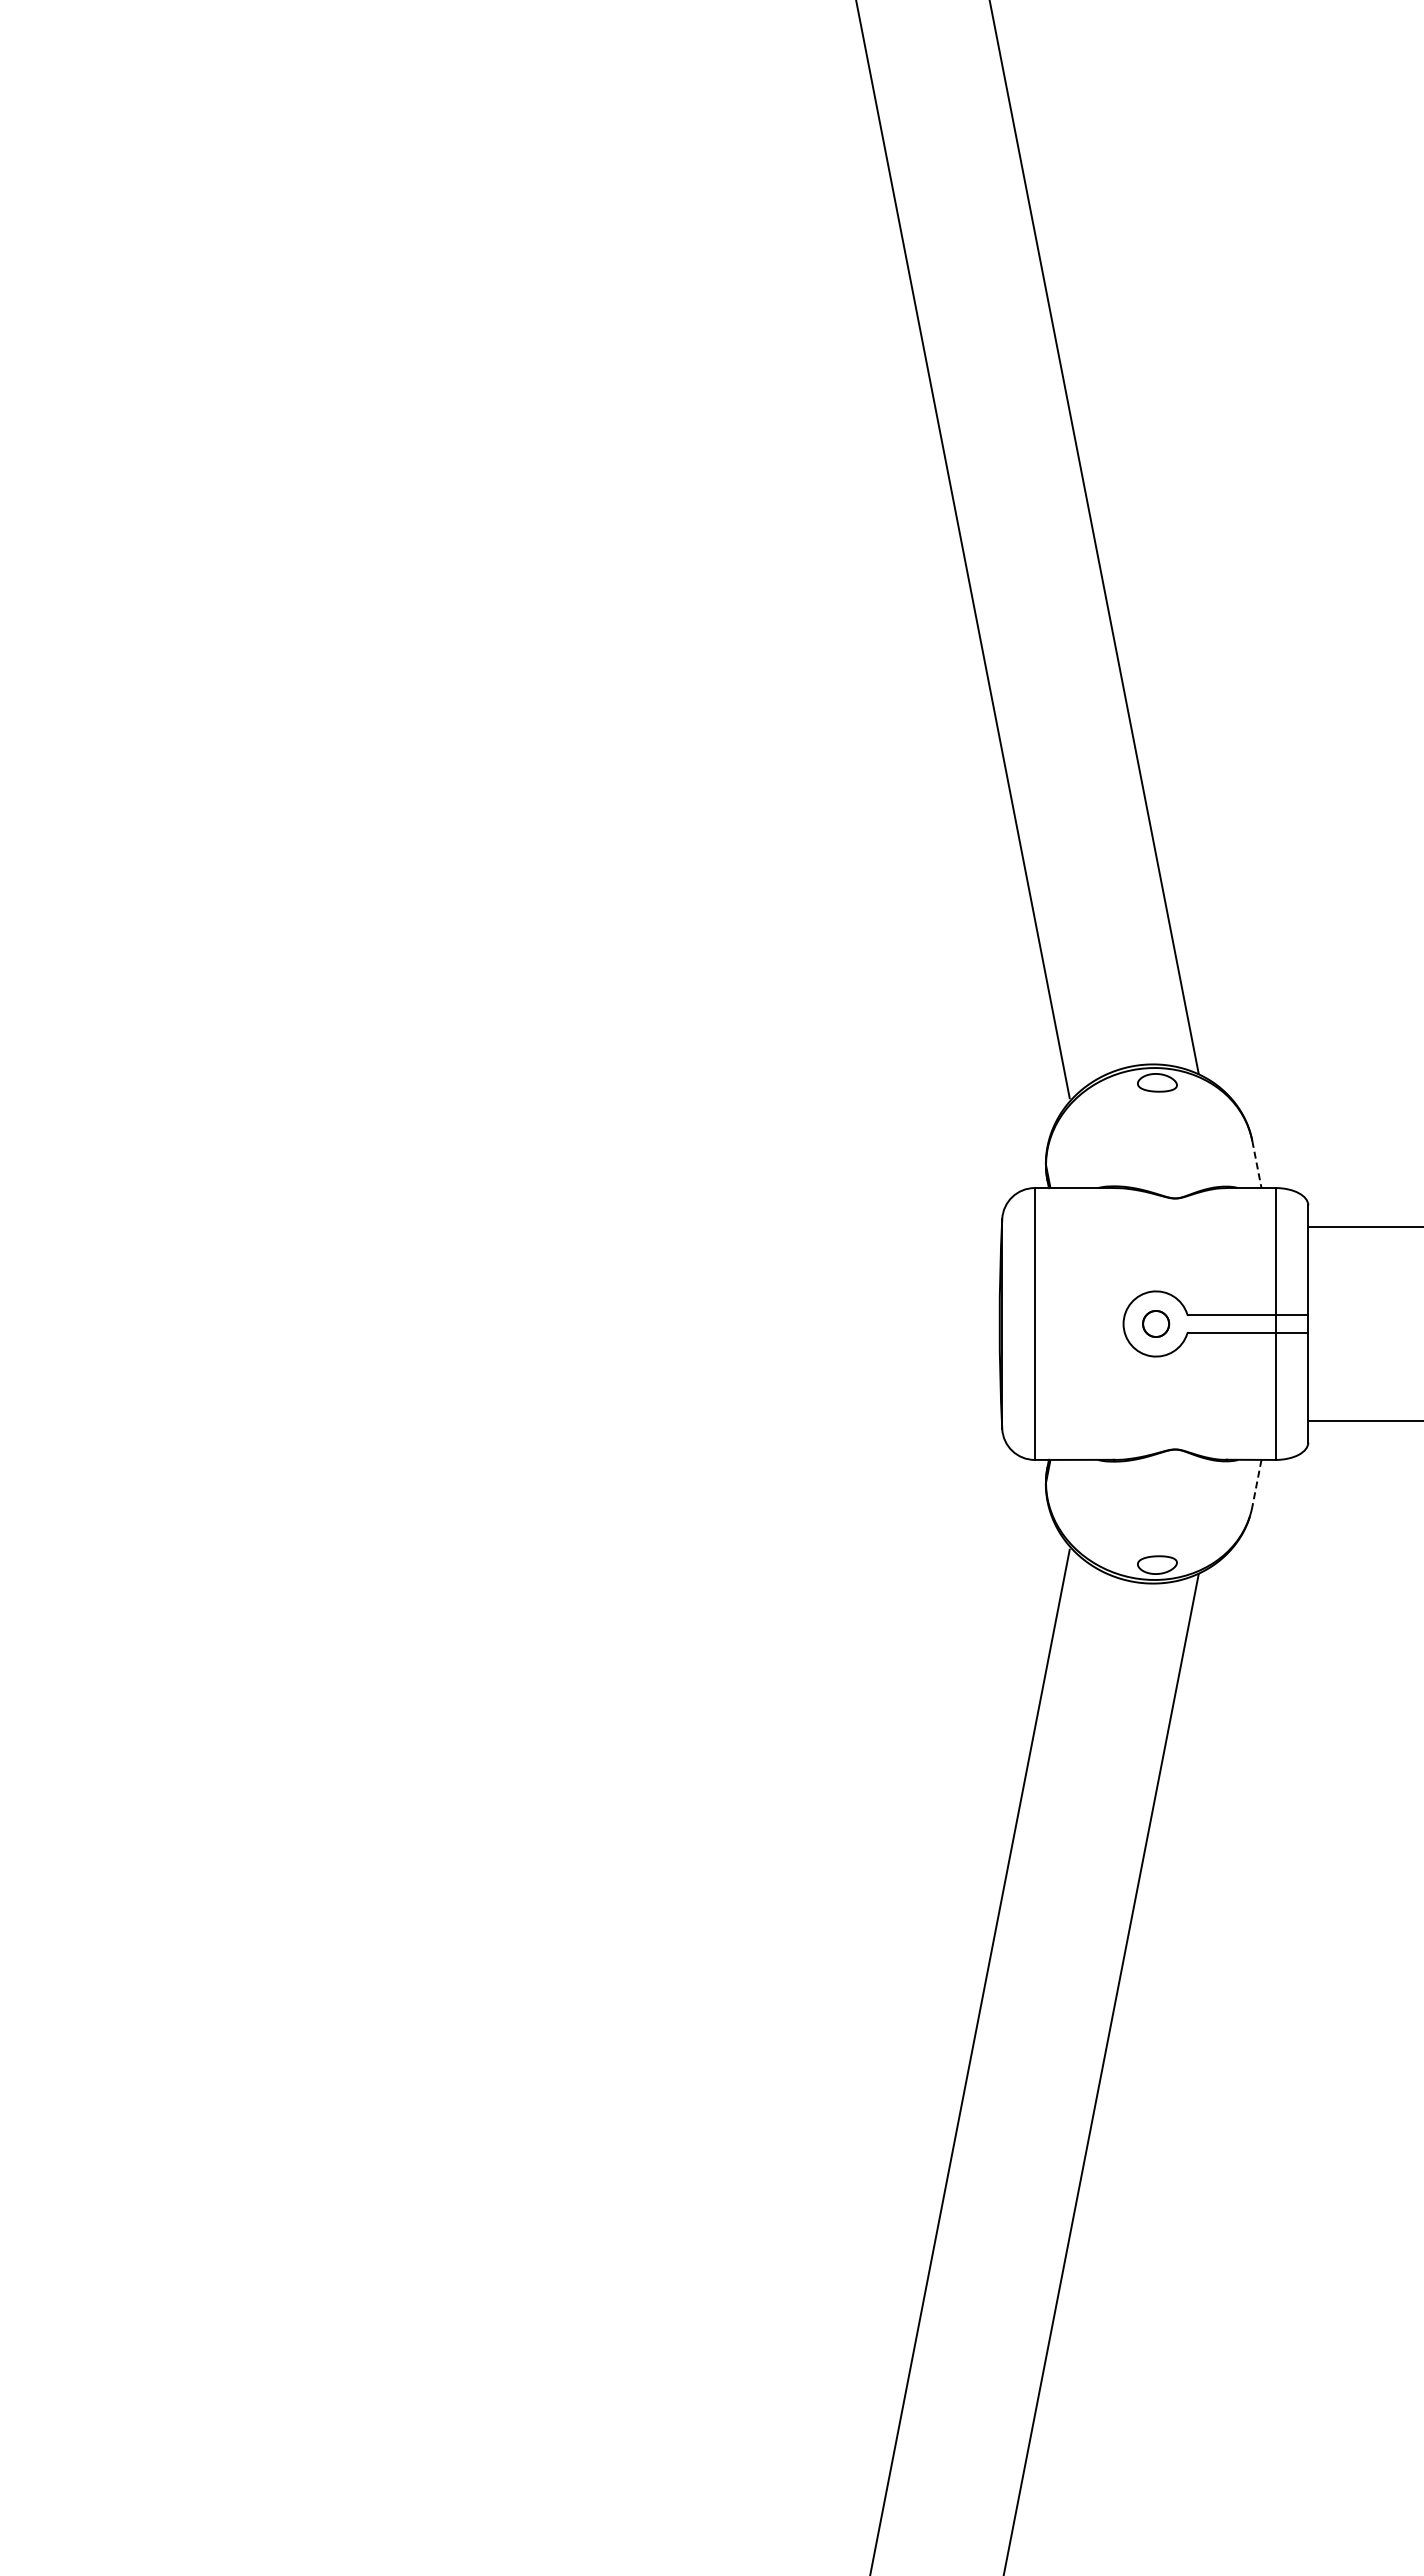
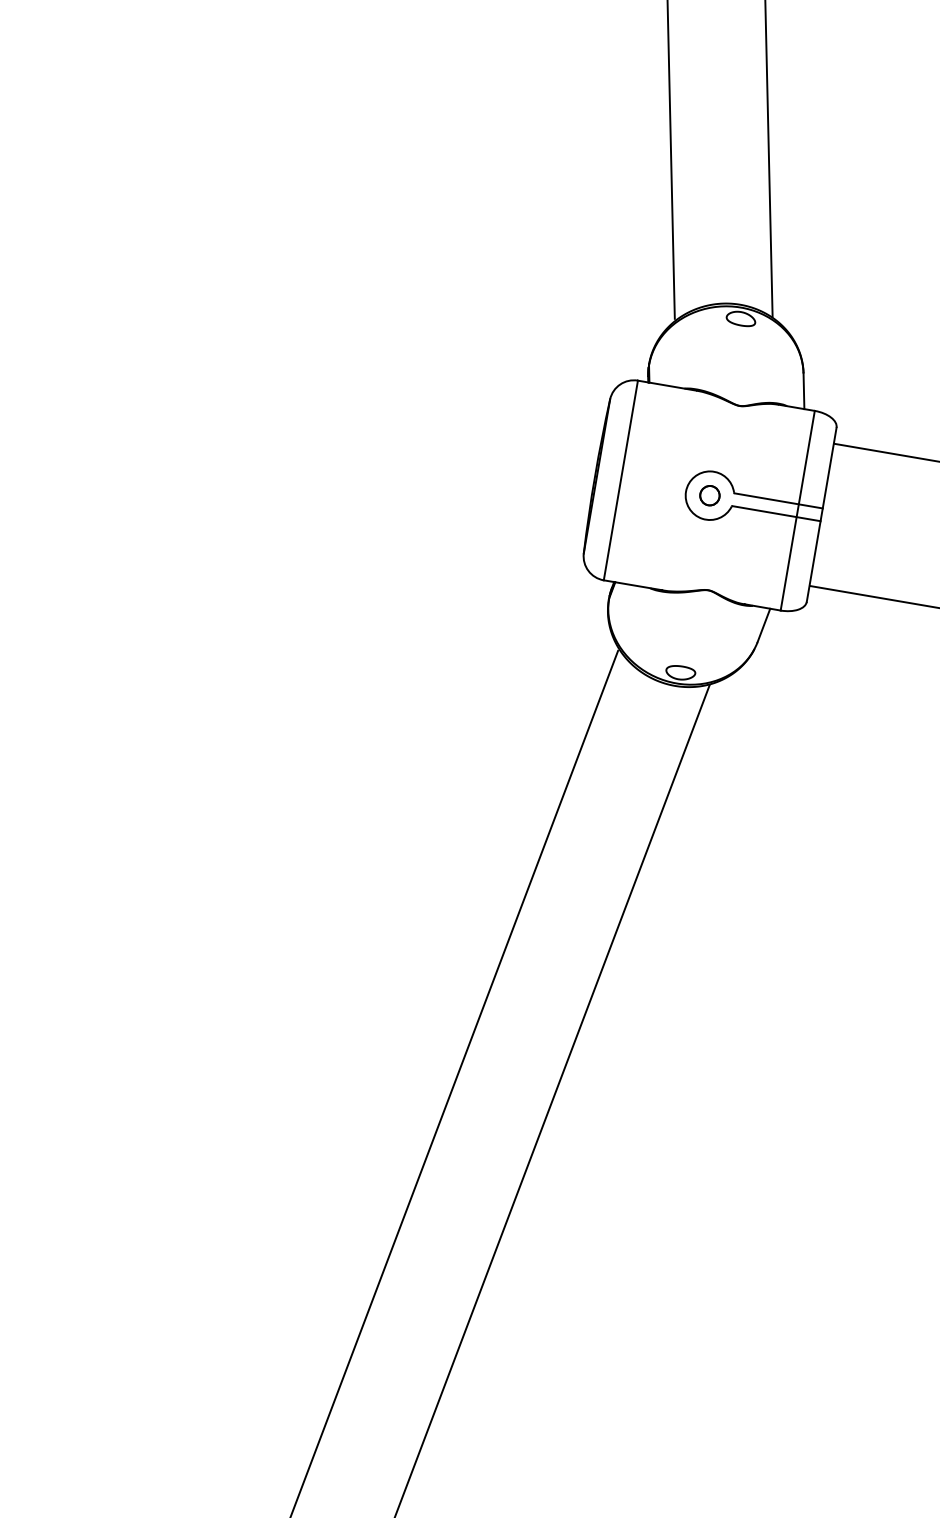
line: (1256, 1164) -> (803, 391), dashed -> solid
line: (1256, 1483) -> (763, 625), dashed -> solid

